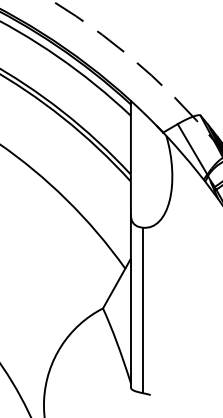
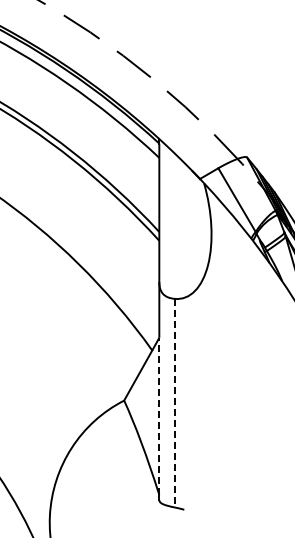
line: (142, 310) -> (174, 403), solid -> dashed
line: (131, 321) -> (159, 416), solid -> dashed

